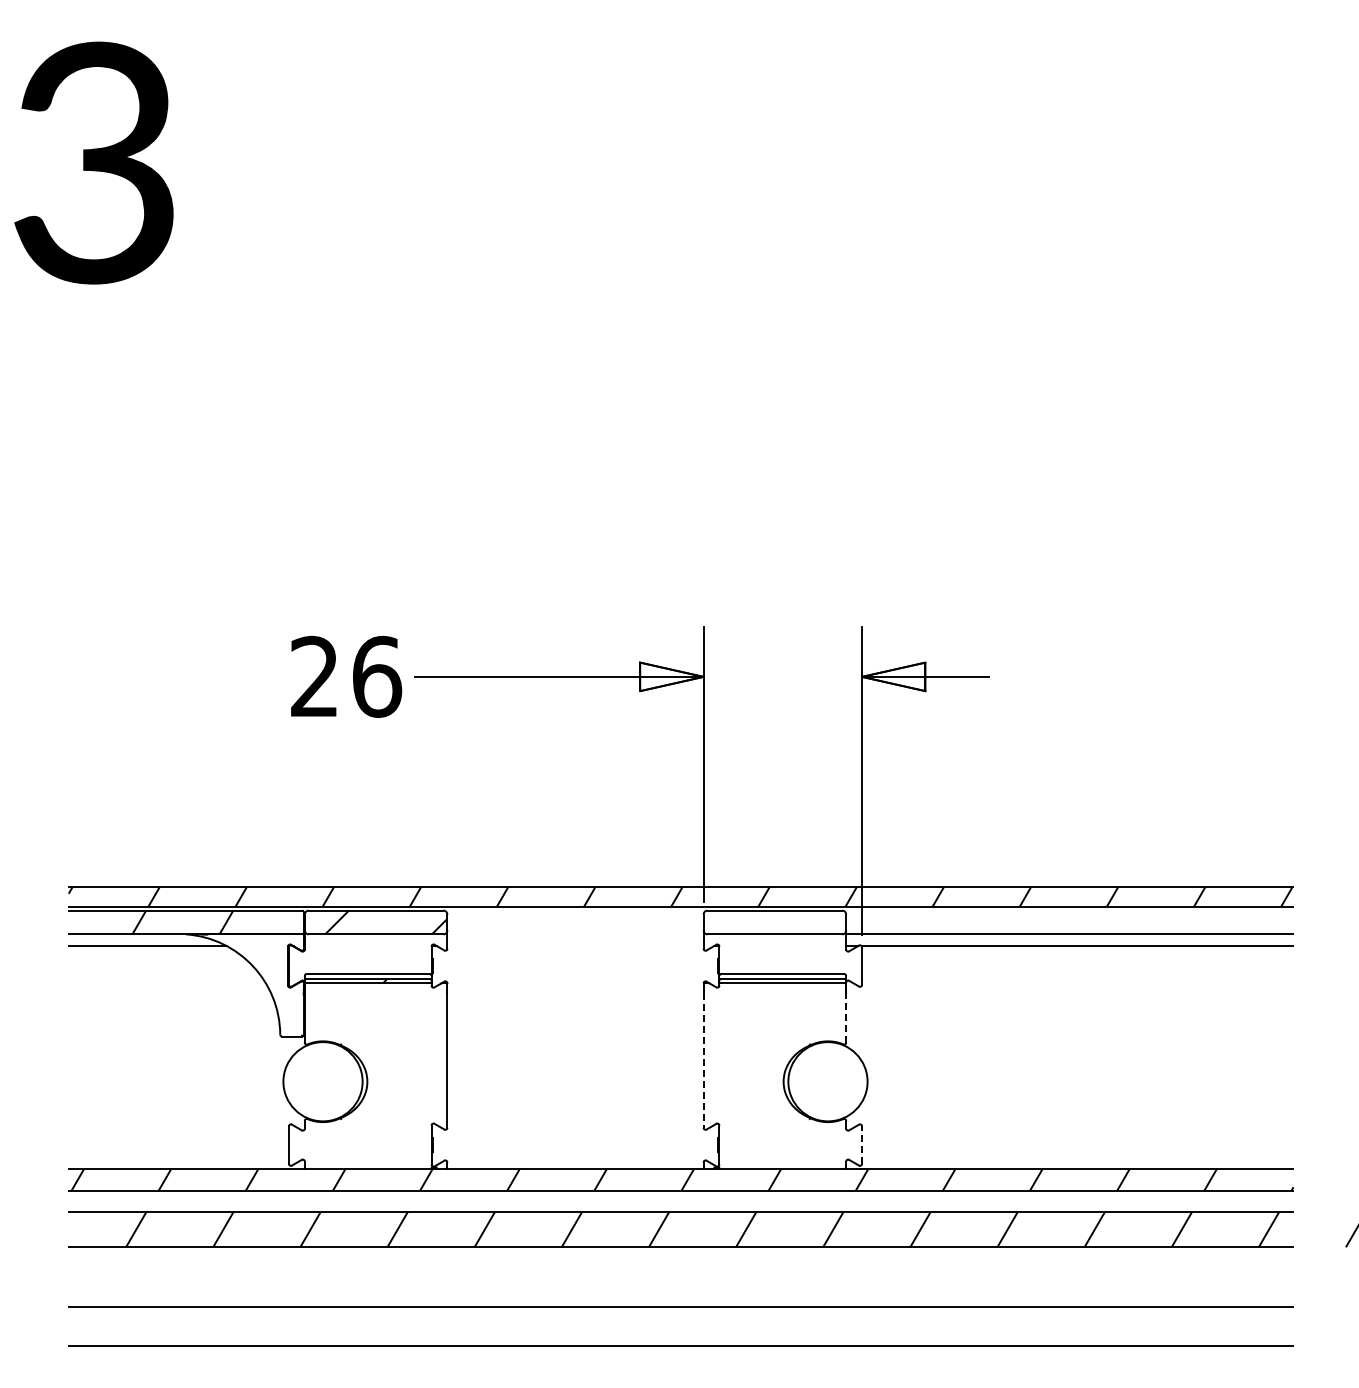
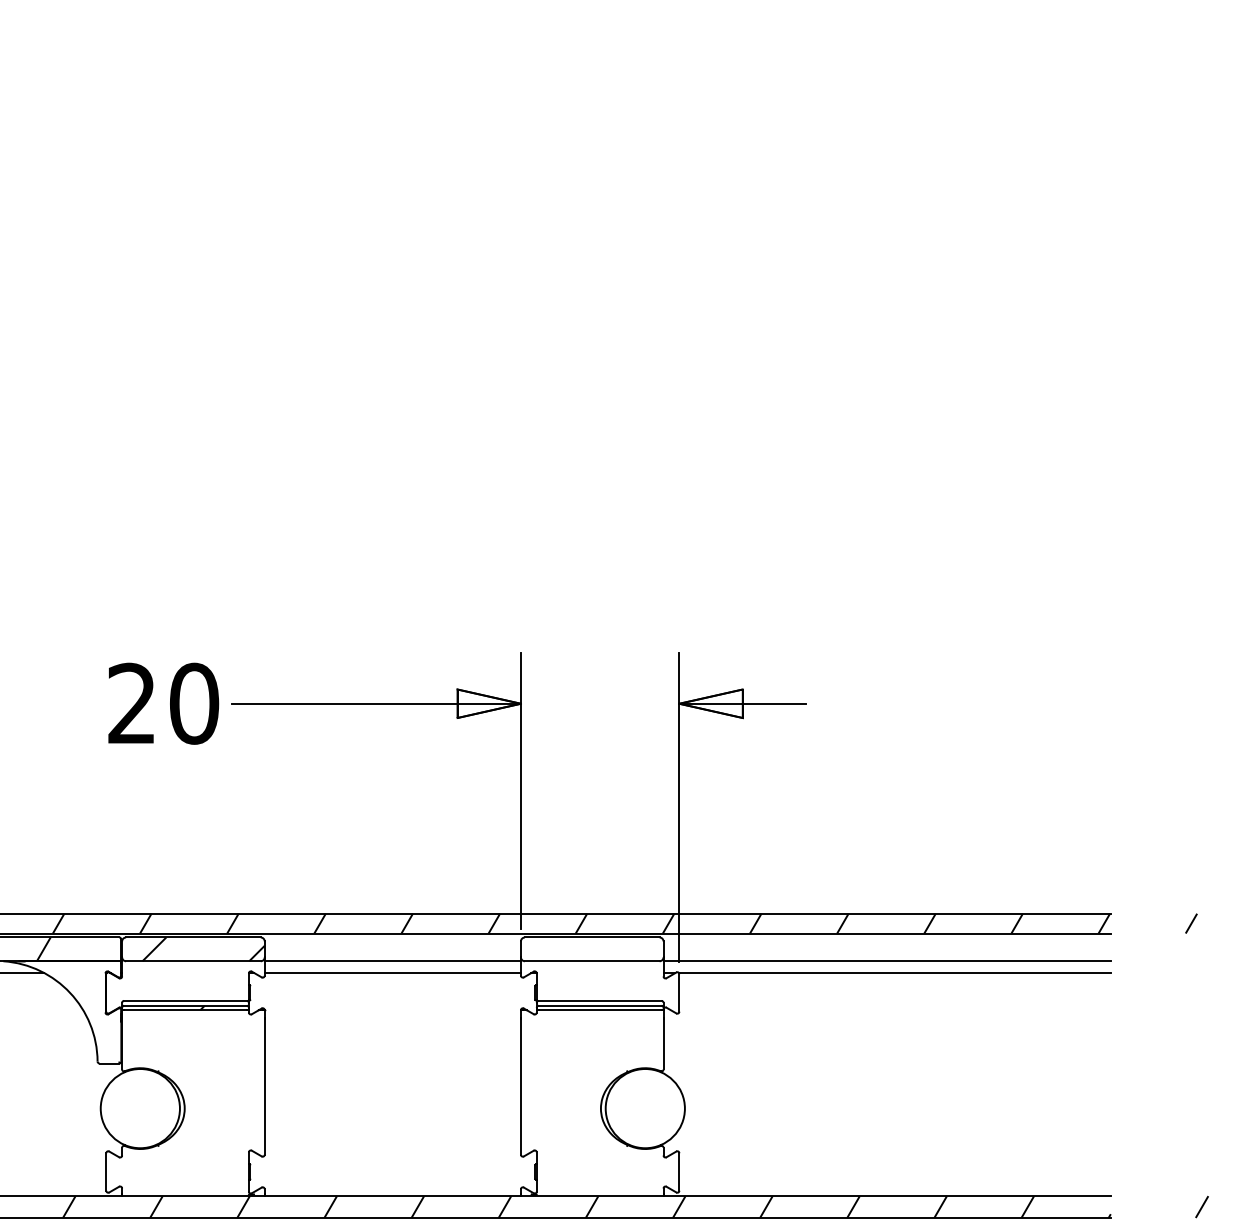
text: (377, 676) -> (194, 703), 26 -> 20
line: (575, 934) -> (392, 961), added
line: (575, 946) -> (392, 973), added
line: (846, 1017) -> (663, 1044), dashed -> solid
line: (703, 1060) -> (520, 1087), dashed -> solid
line: (862, 1145) -> (679, 1172), dashed -> solid

